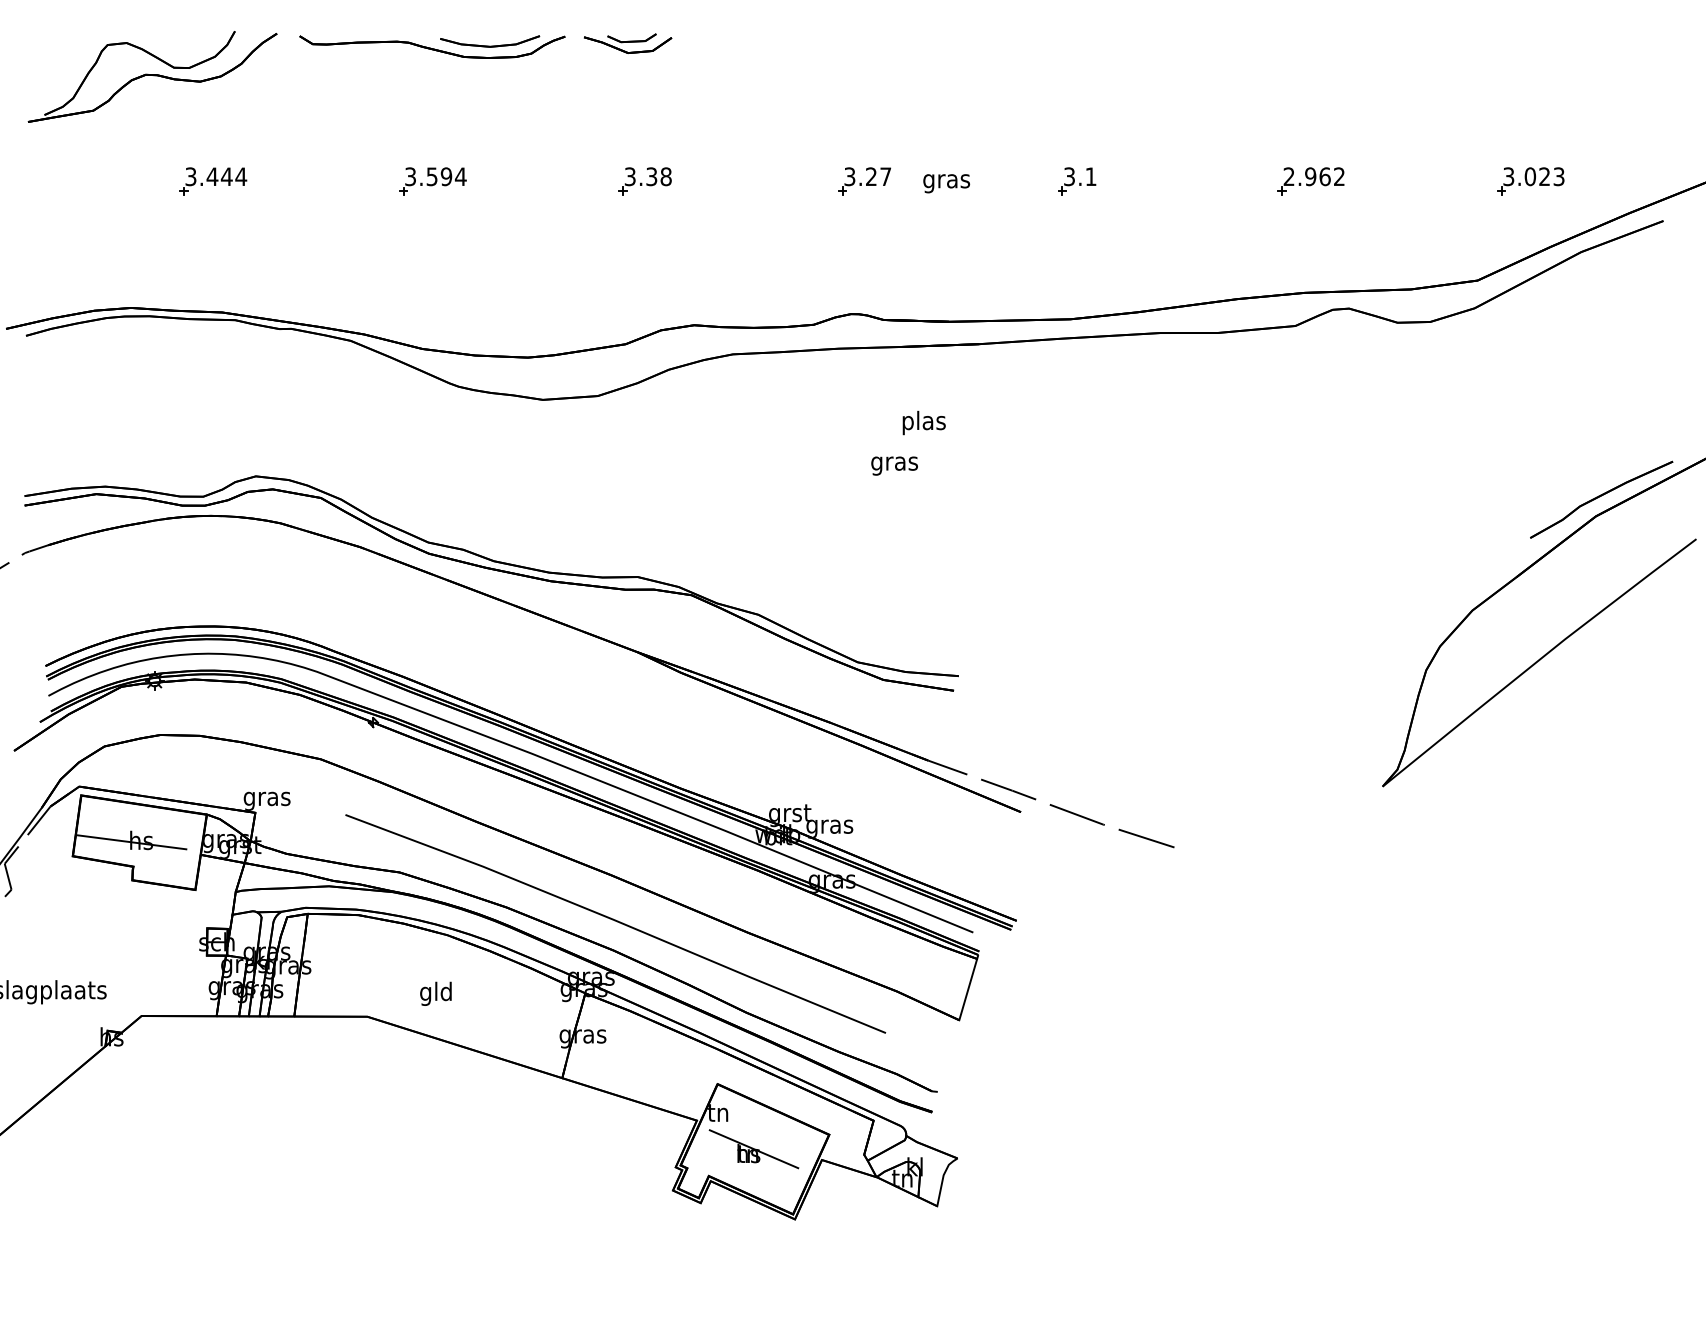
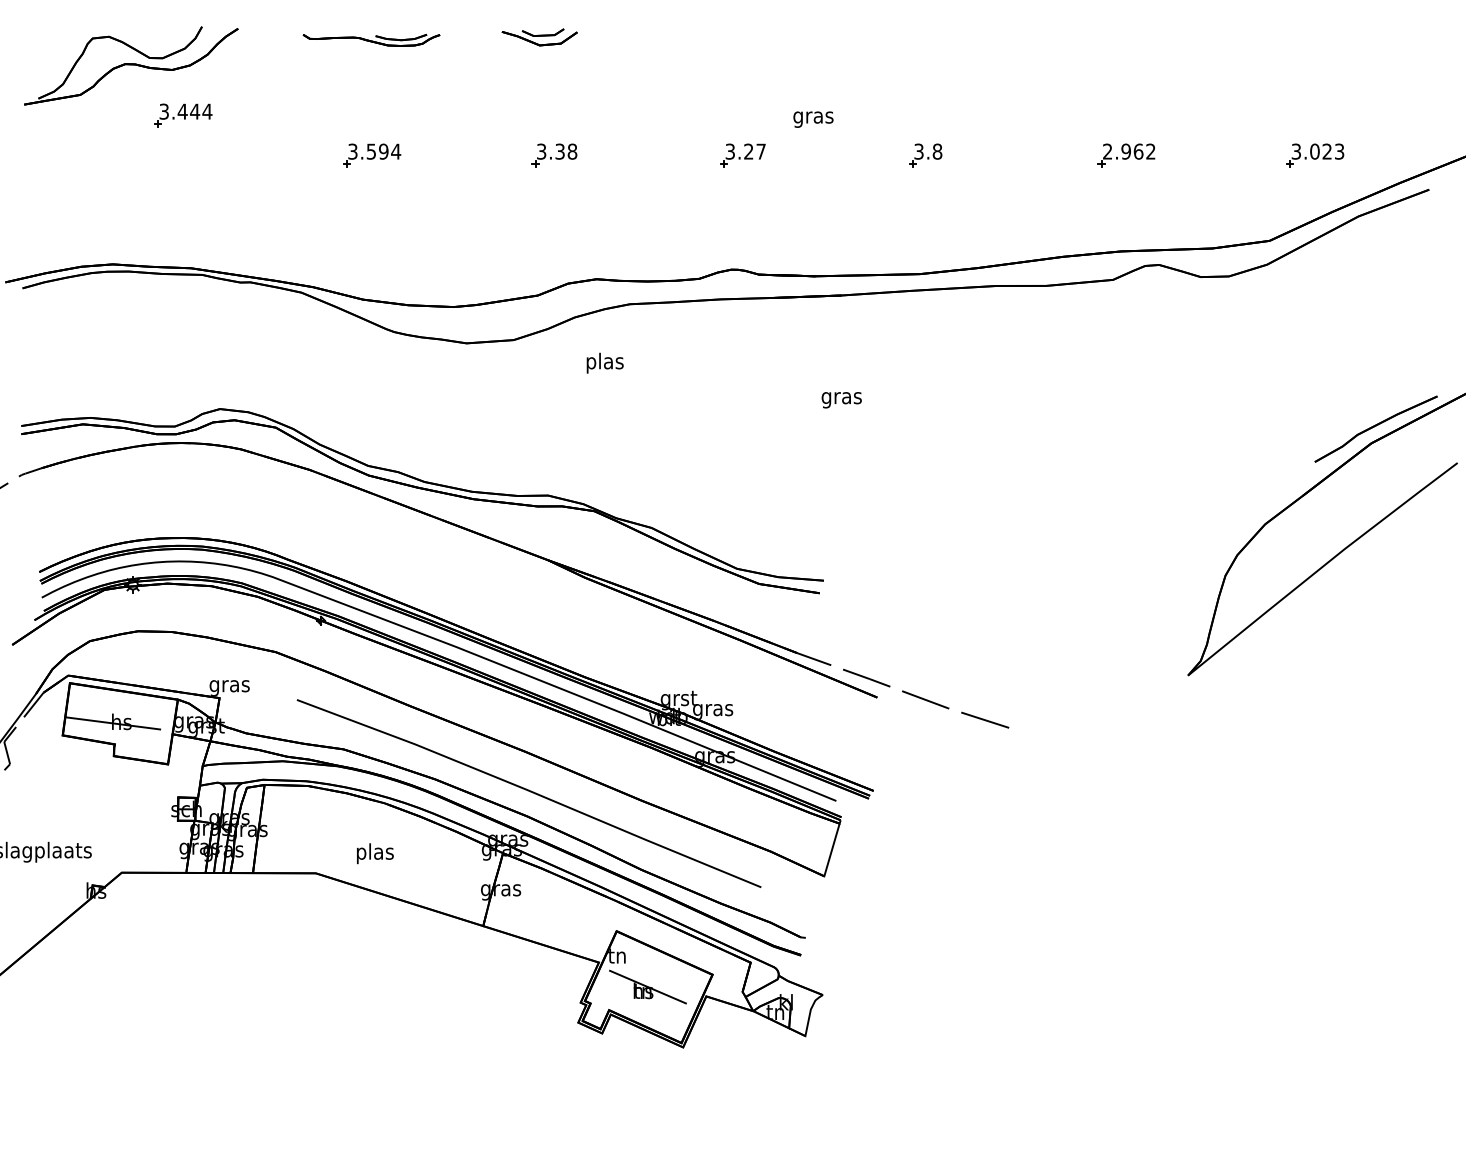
part: (432, 47) -> (371, 40), size x0.6
text: (1091, 176) -> (937, 151), 3.1 -> 3.8
part: (213, 181) -> (183, 115), moved
text: (946, 183) -> (813, 119), moved
text: (923, 422) -> (604, 362), moved
text: (894, 466) -> (841, 400), moved
text: (436, 993) -> (375, 853), gld -> plas

